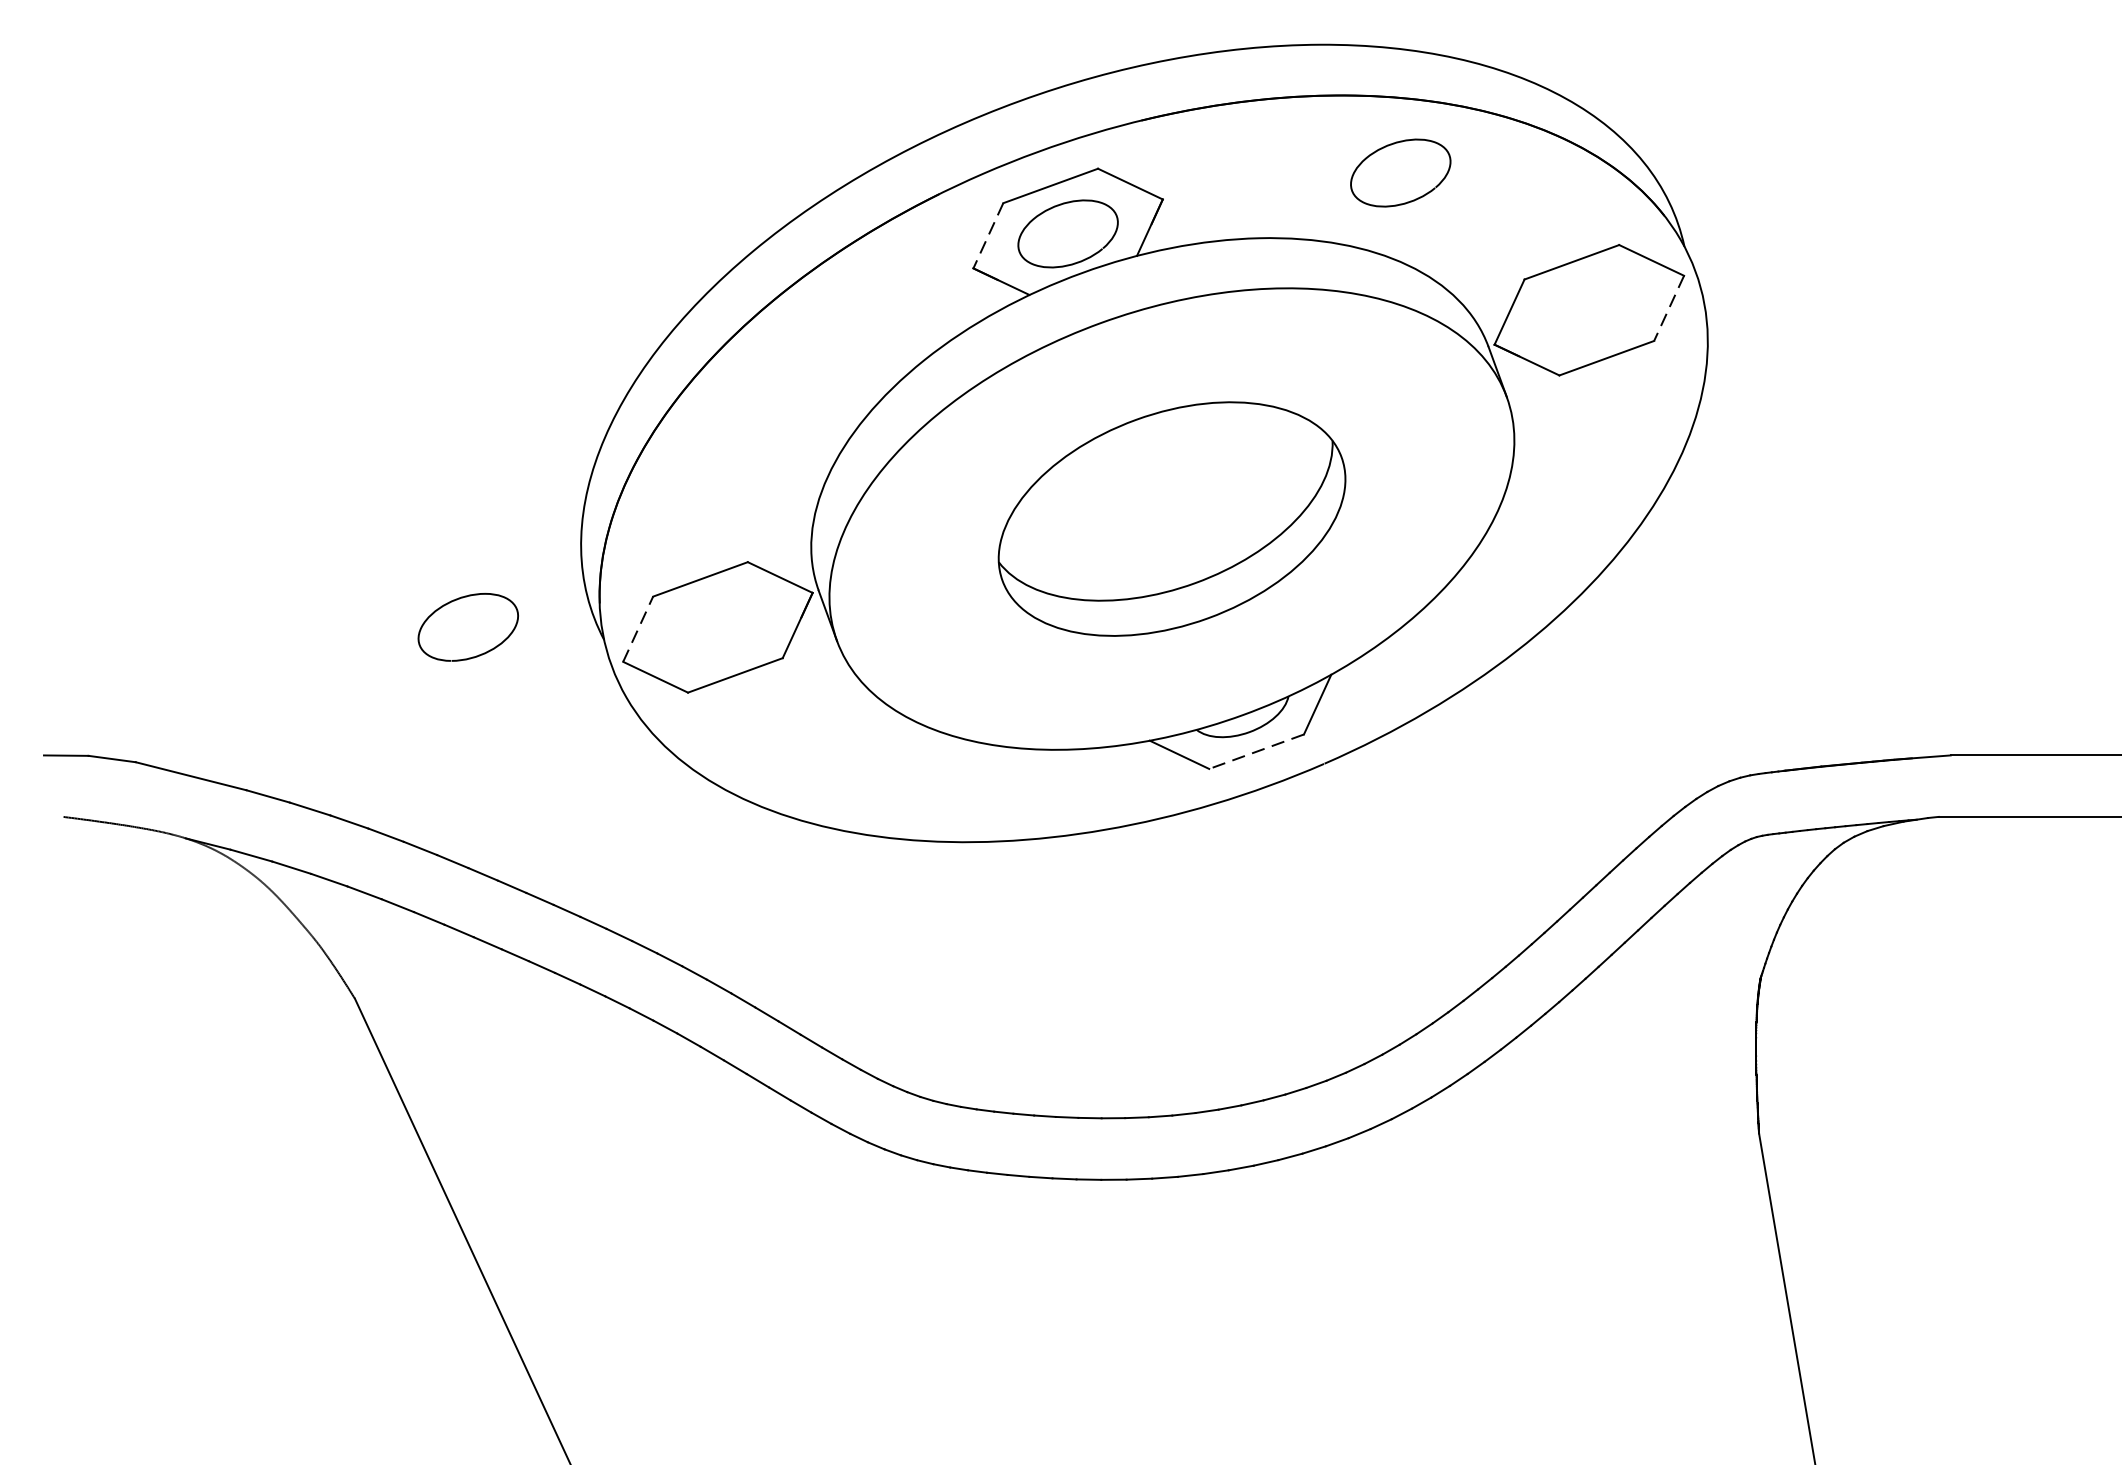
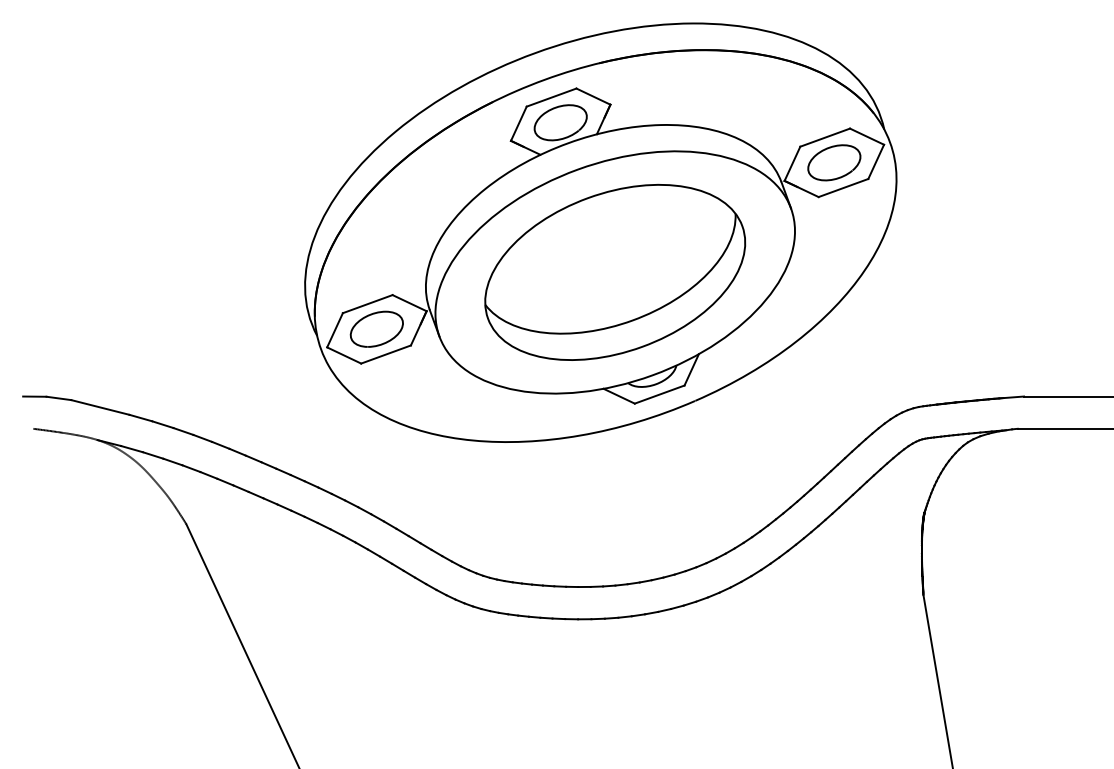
curve: (1393, 145) -> (830, 148), moved
line: (987, 235) -> (518, 123), dashed -> solid
line: (1669, 307) -> (876, 161), dashed -> solid
part: (1172, 519) -> (615, 272), size x1.43
curve: (454, 602) -> (369, 316), moved
line: (639, 629) -> (335, 330), dashed -> solid
line: (1256, 751) -> (659, 394), dashed -> solid

